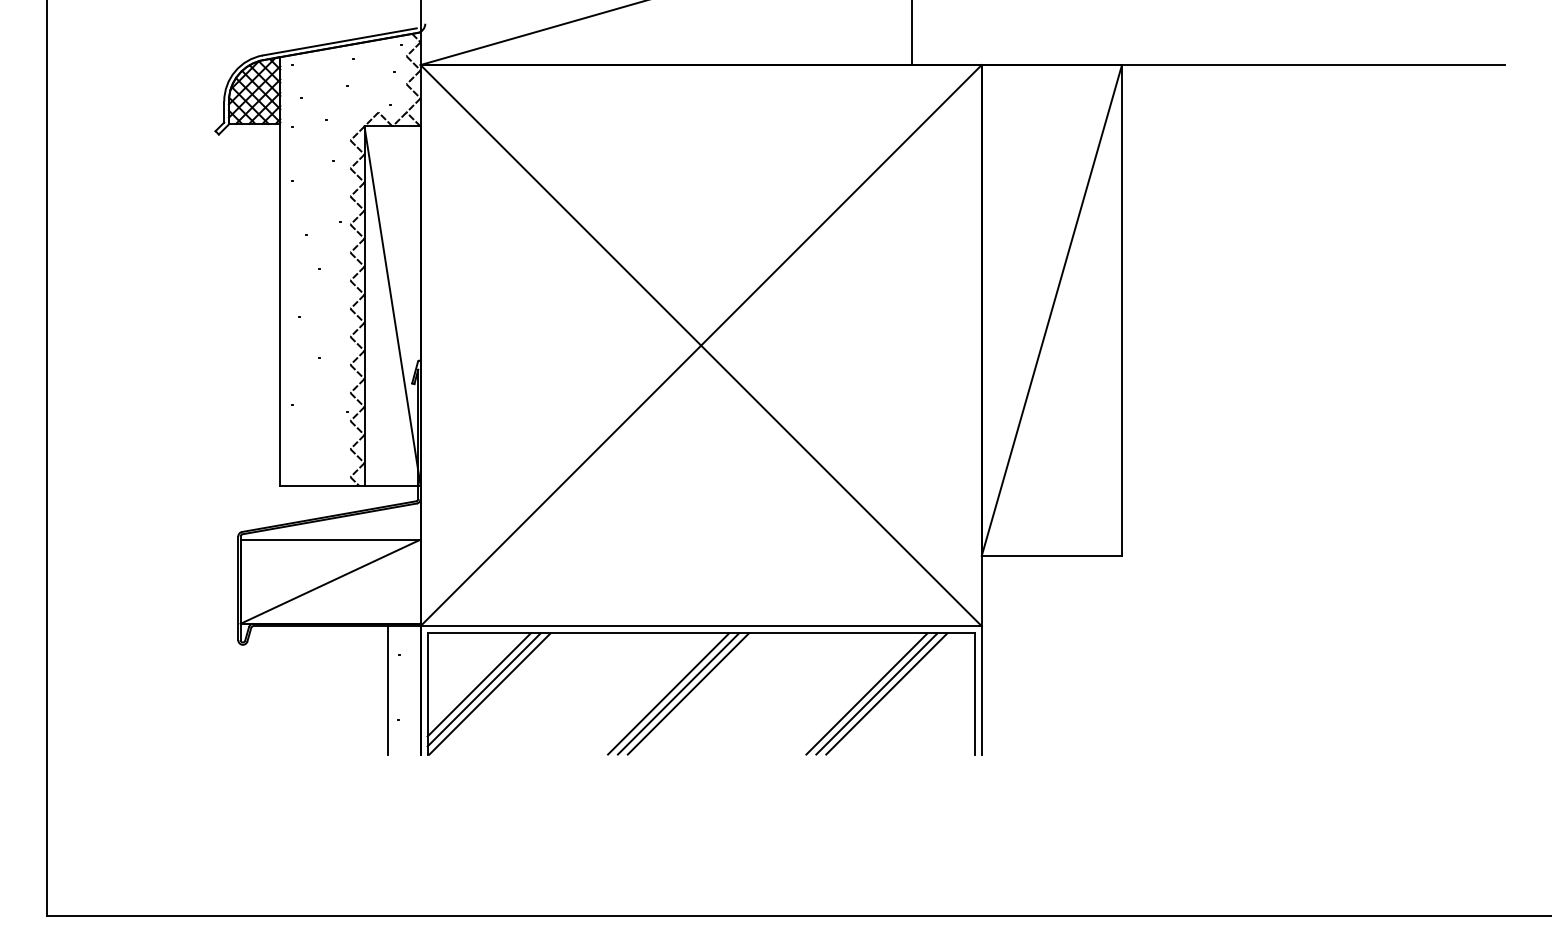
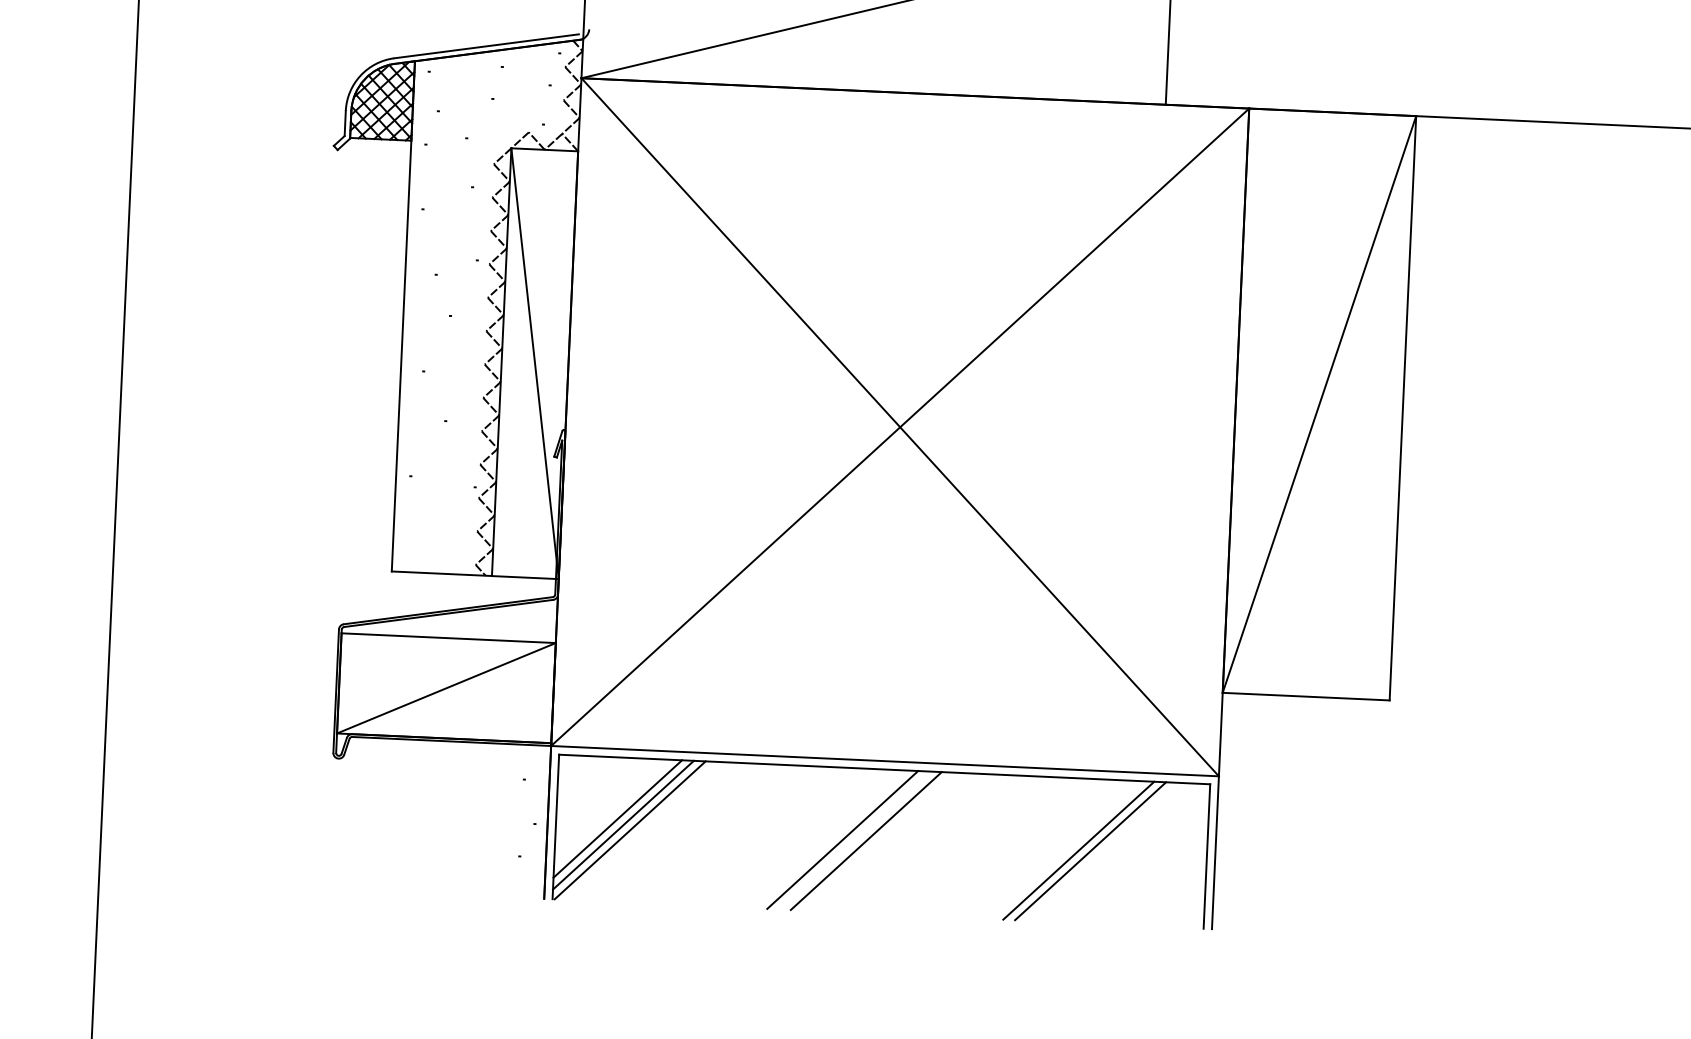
line: (387, 690) -> (508, 820), removed
line: (678, 693) -> (854, 840), removed
line: (886, 693) -> (1101, 851), removed

